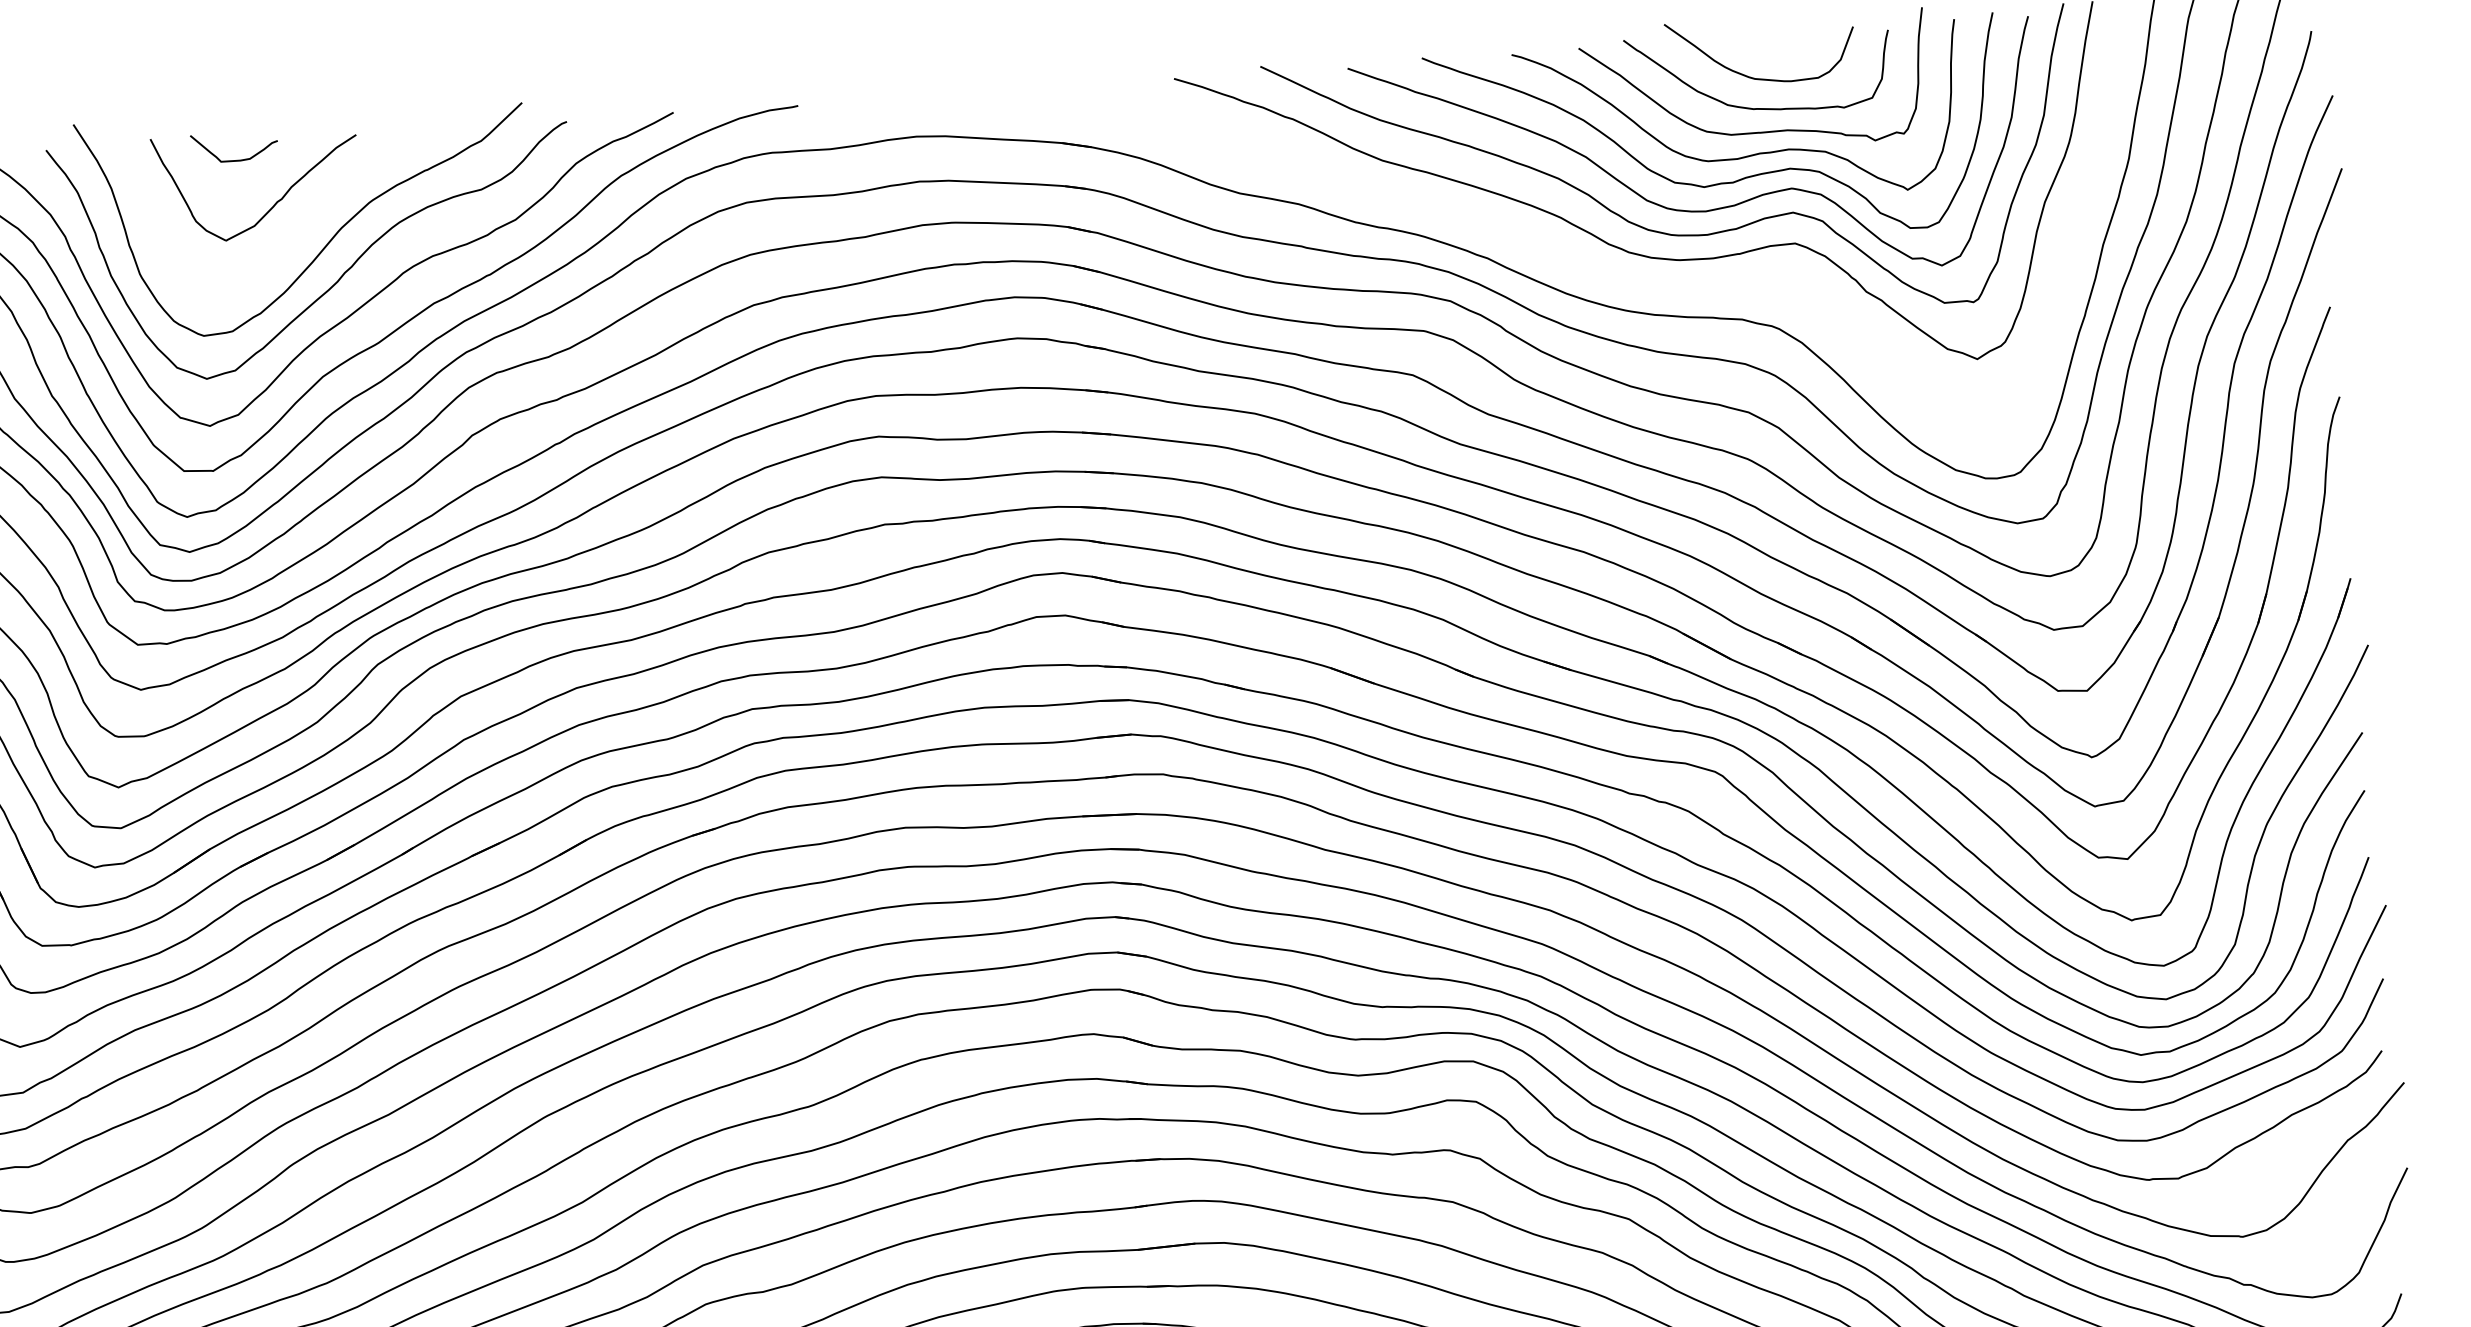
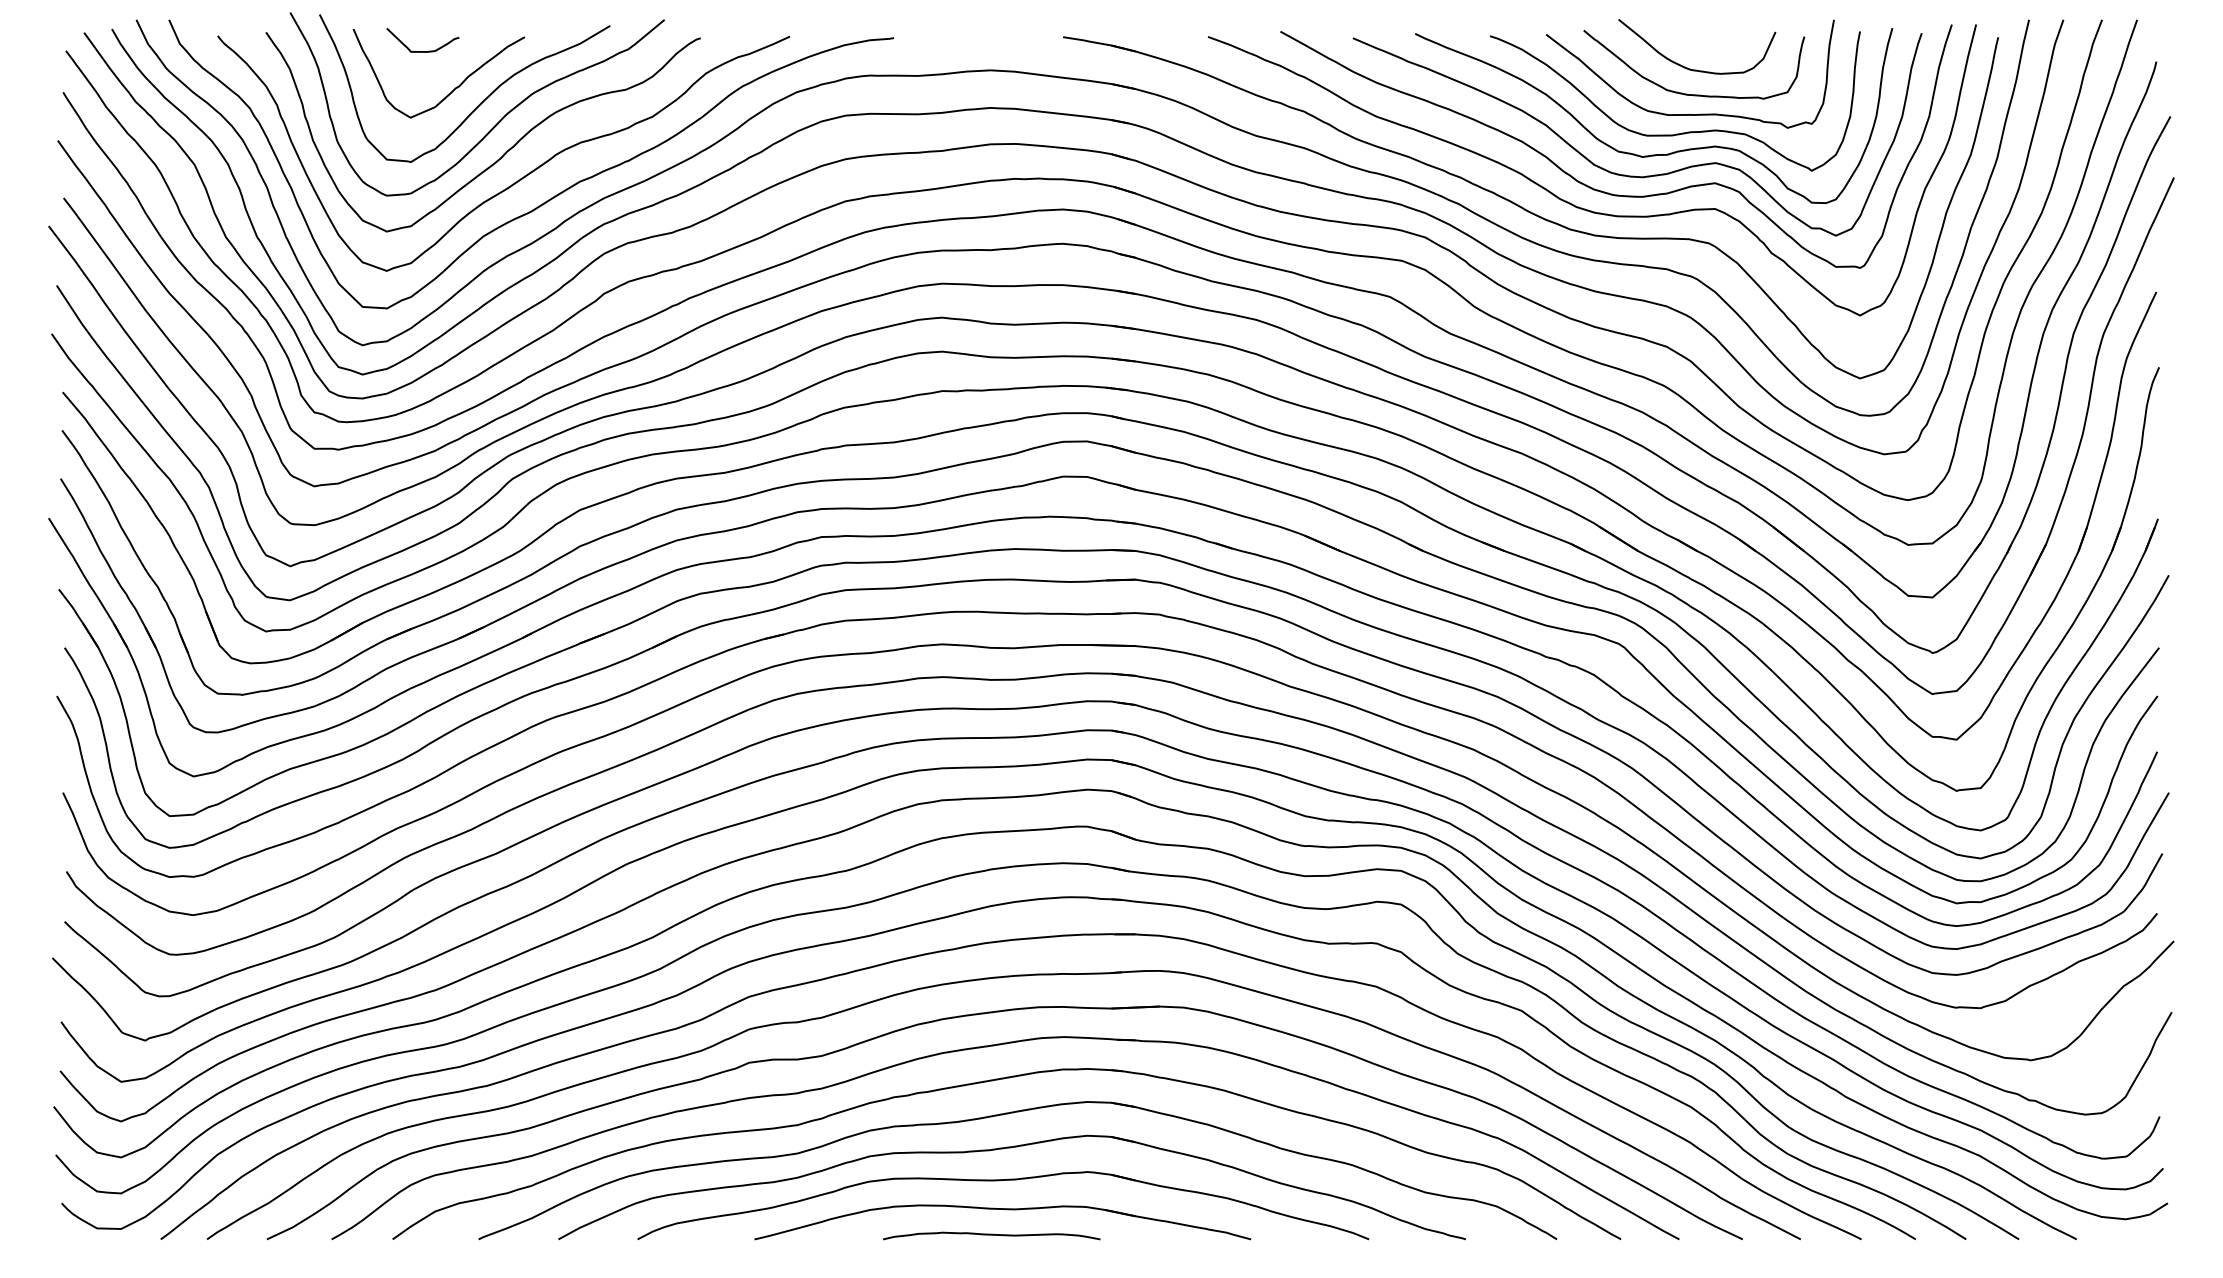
curve: (307, 218) -> (479, 103), added
part: (1573, 256) -> (1530, 207), added

